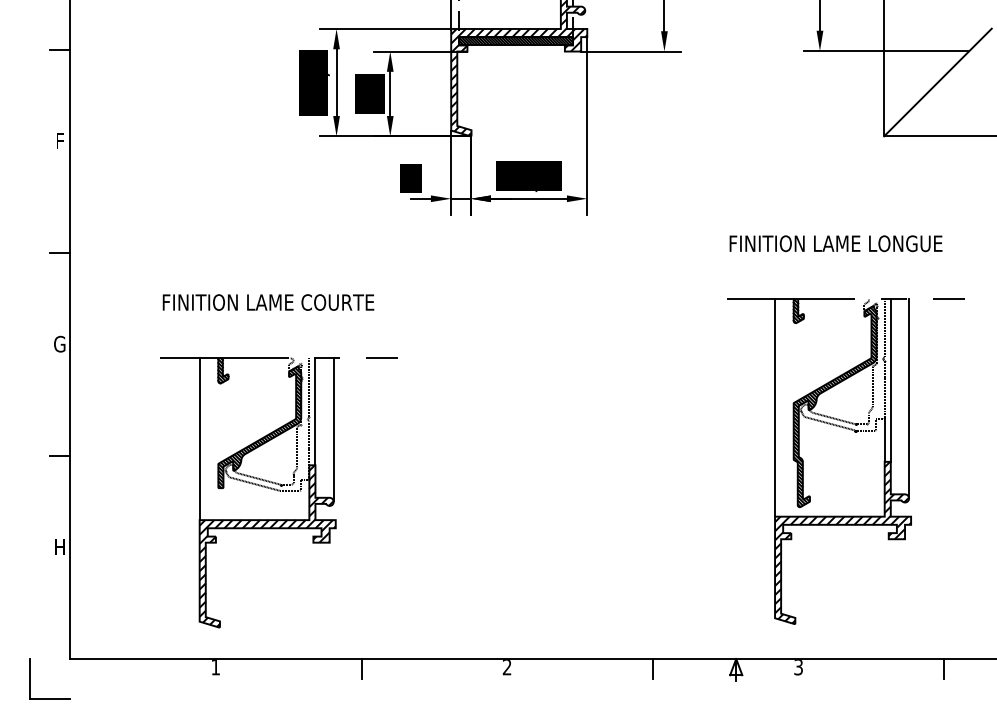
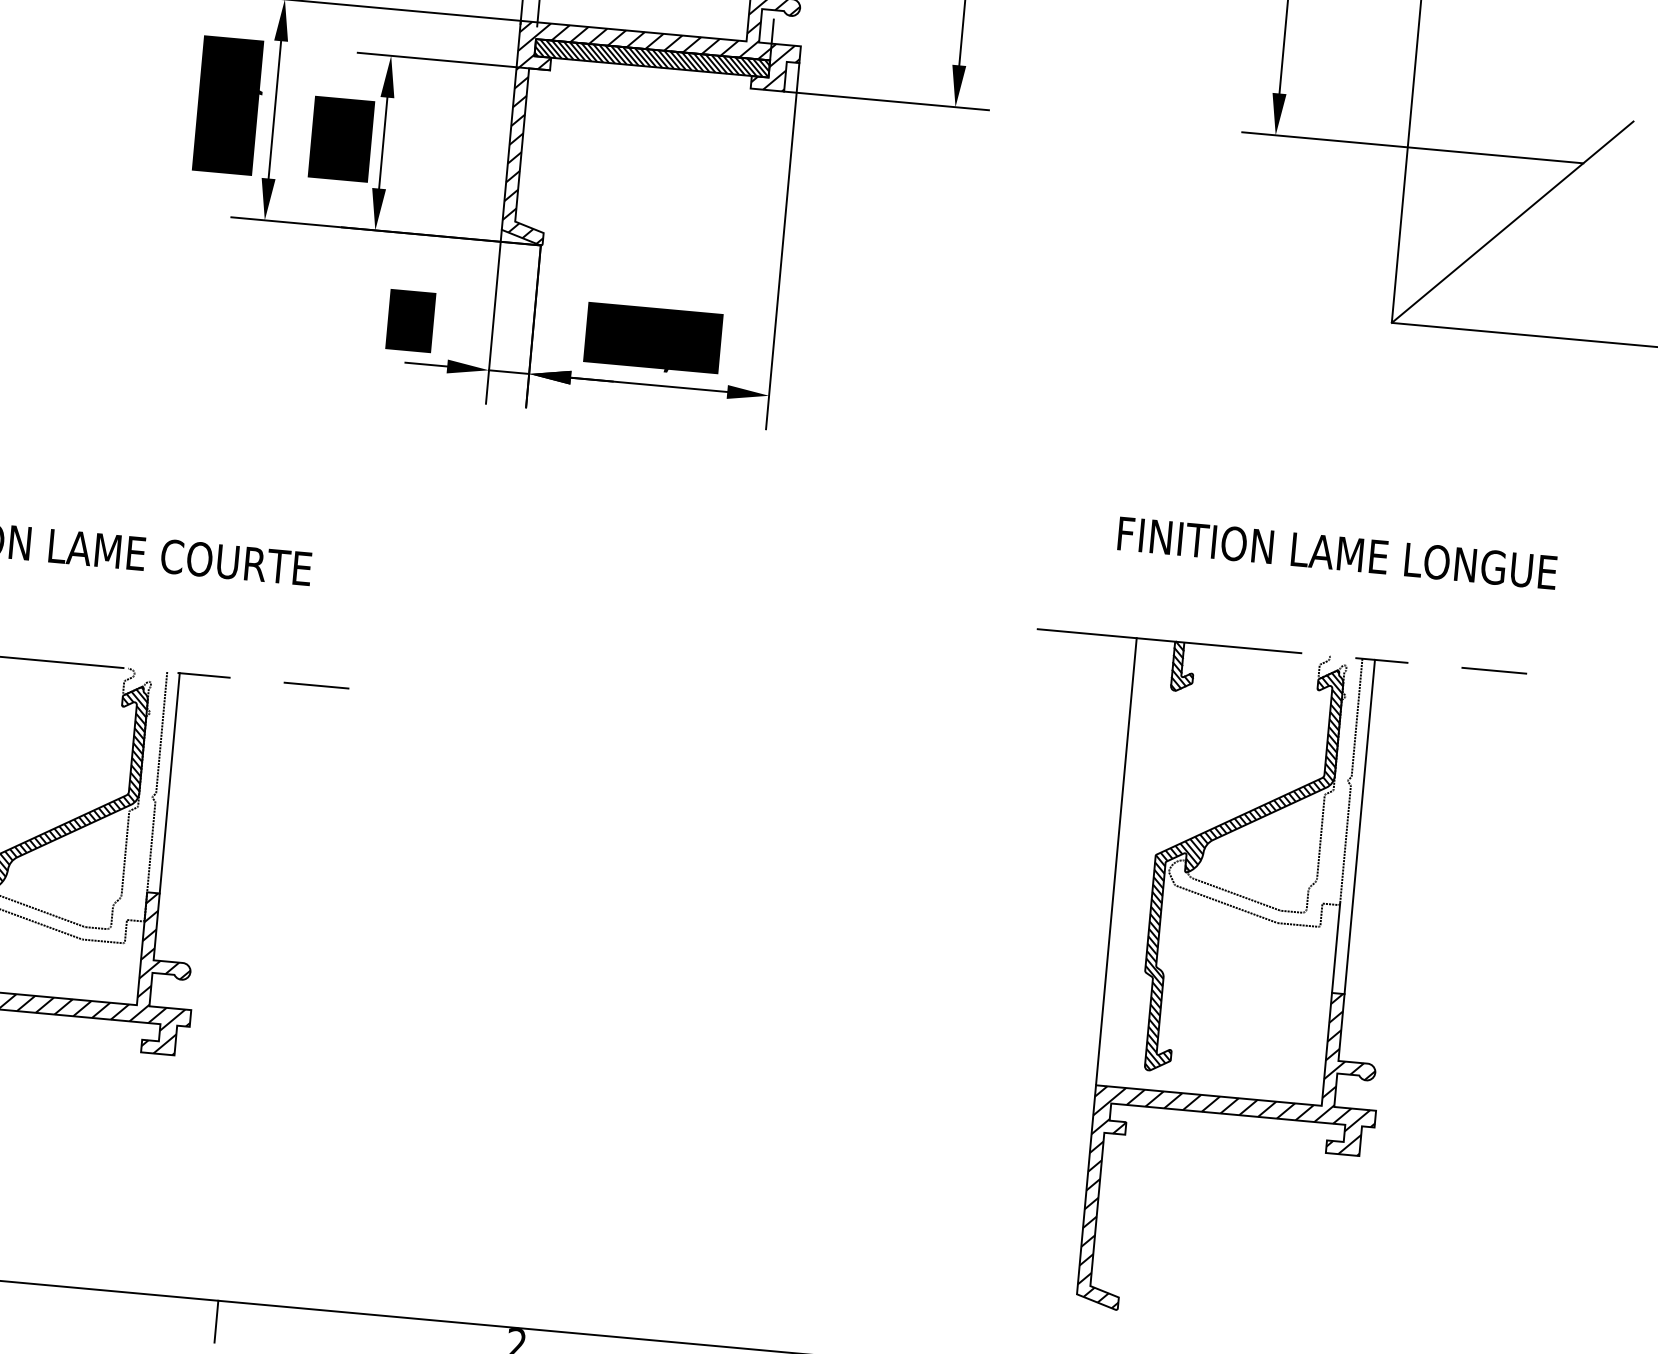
text: (835, 243) -> (1336, 552), moved
line: (909, 397) -> (1395, 865), removed
line: (333, 429) -> (203, 823), removed

